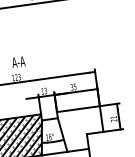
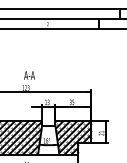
hatch: (81, 128) -> (73, 137), added

